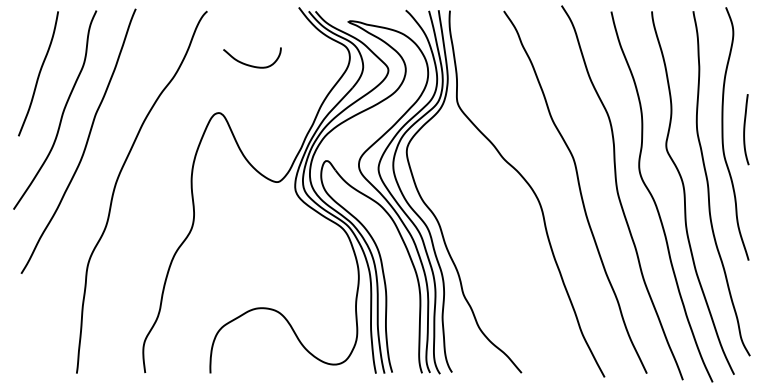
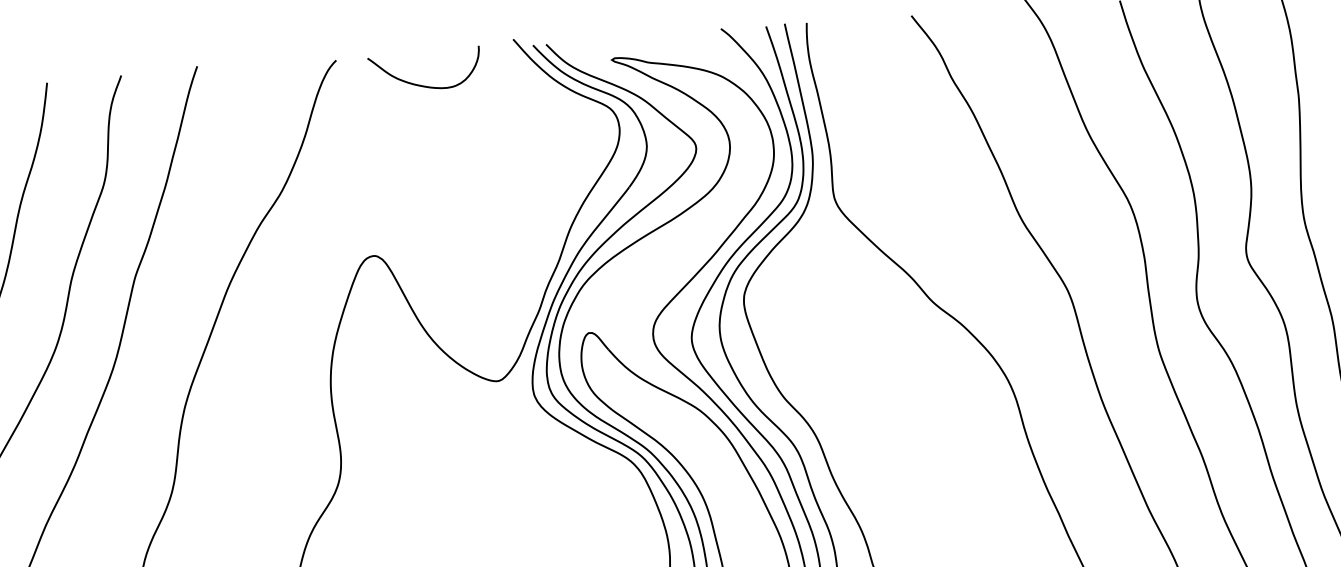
curve: (249, 64) -> (420, 83), moved

